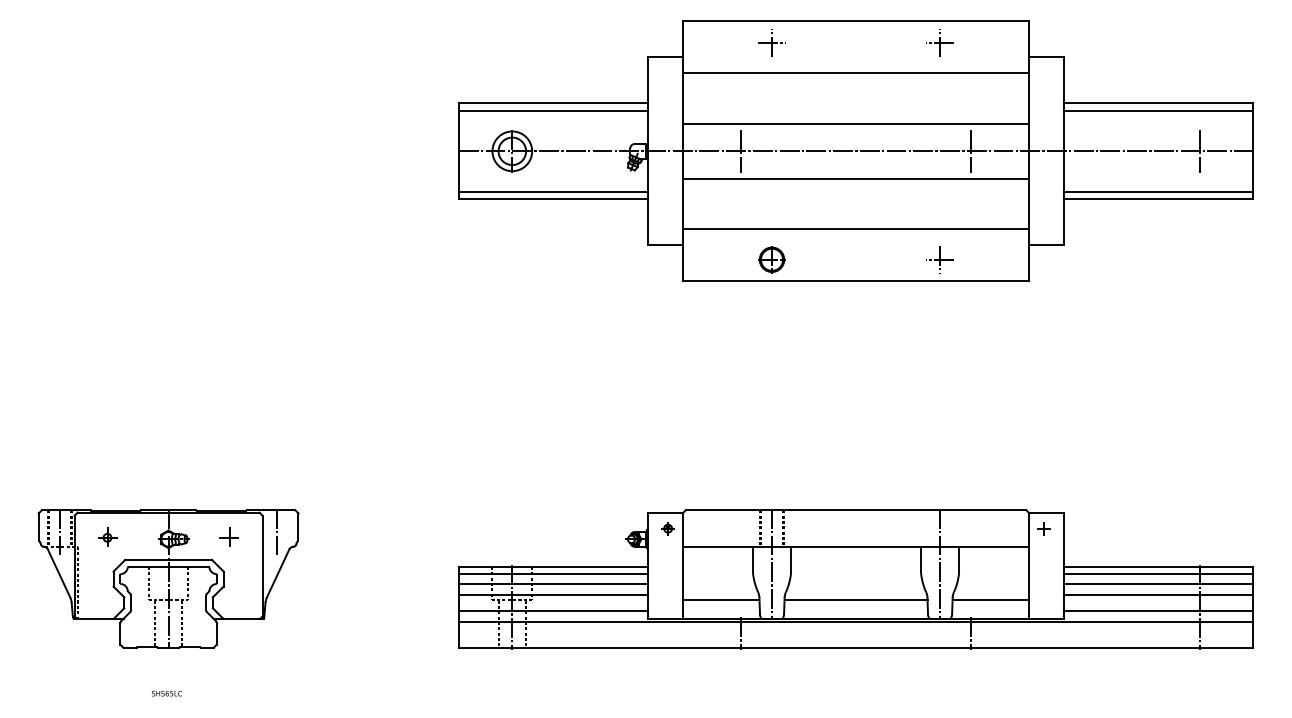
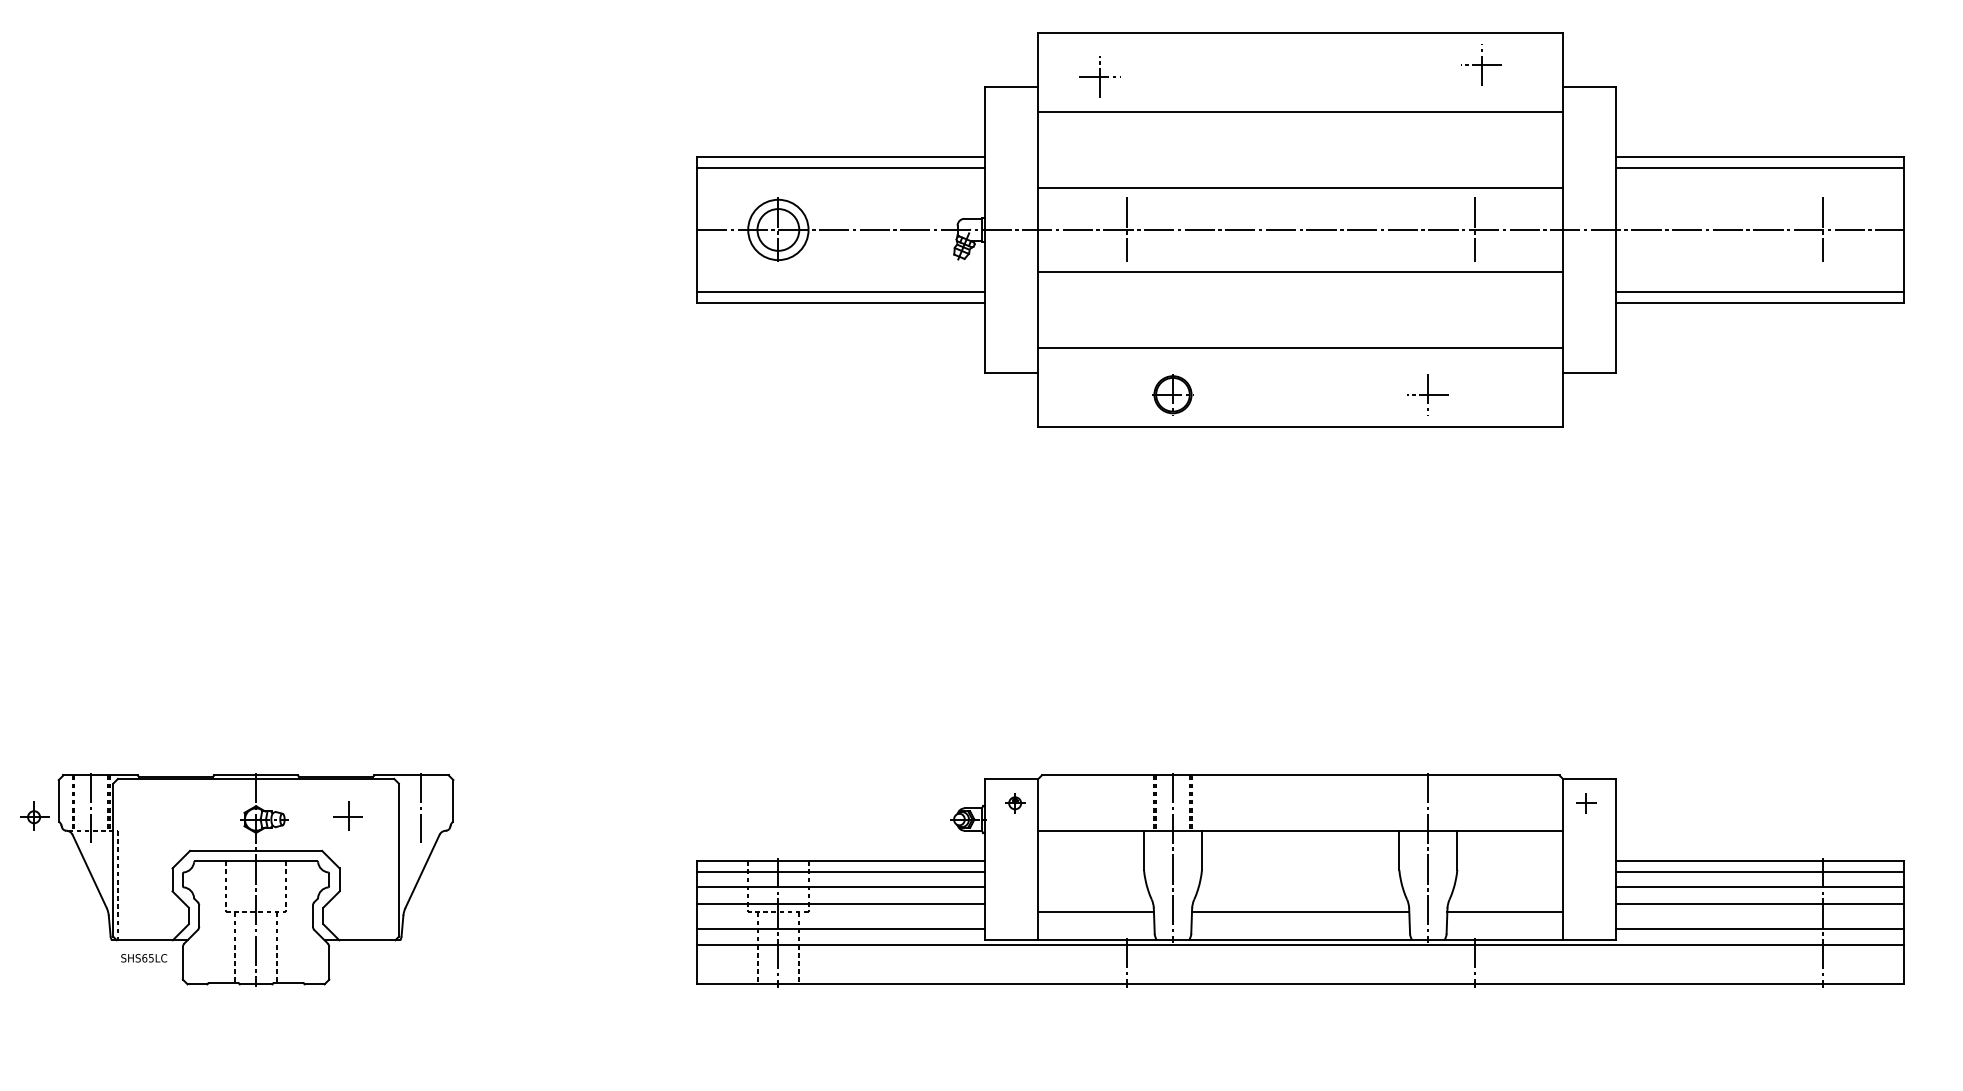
part: (771, 42) -> (1099, 76), moved
part: (939, 42) -> (1480, 64), moved
part: (107, 536) -> (34, 815), moved
text: (166, 693) -> (143, 958), moved

